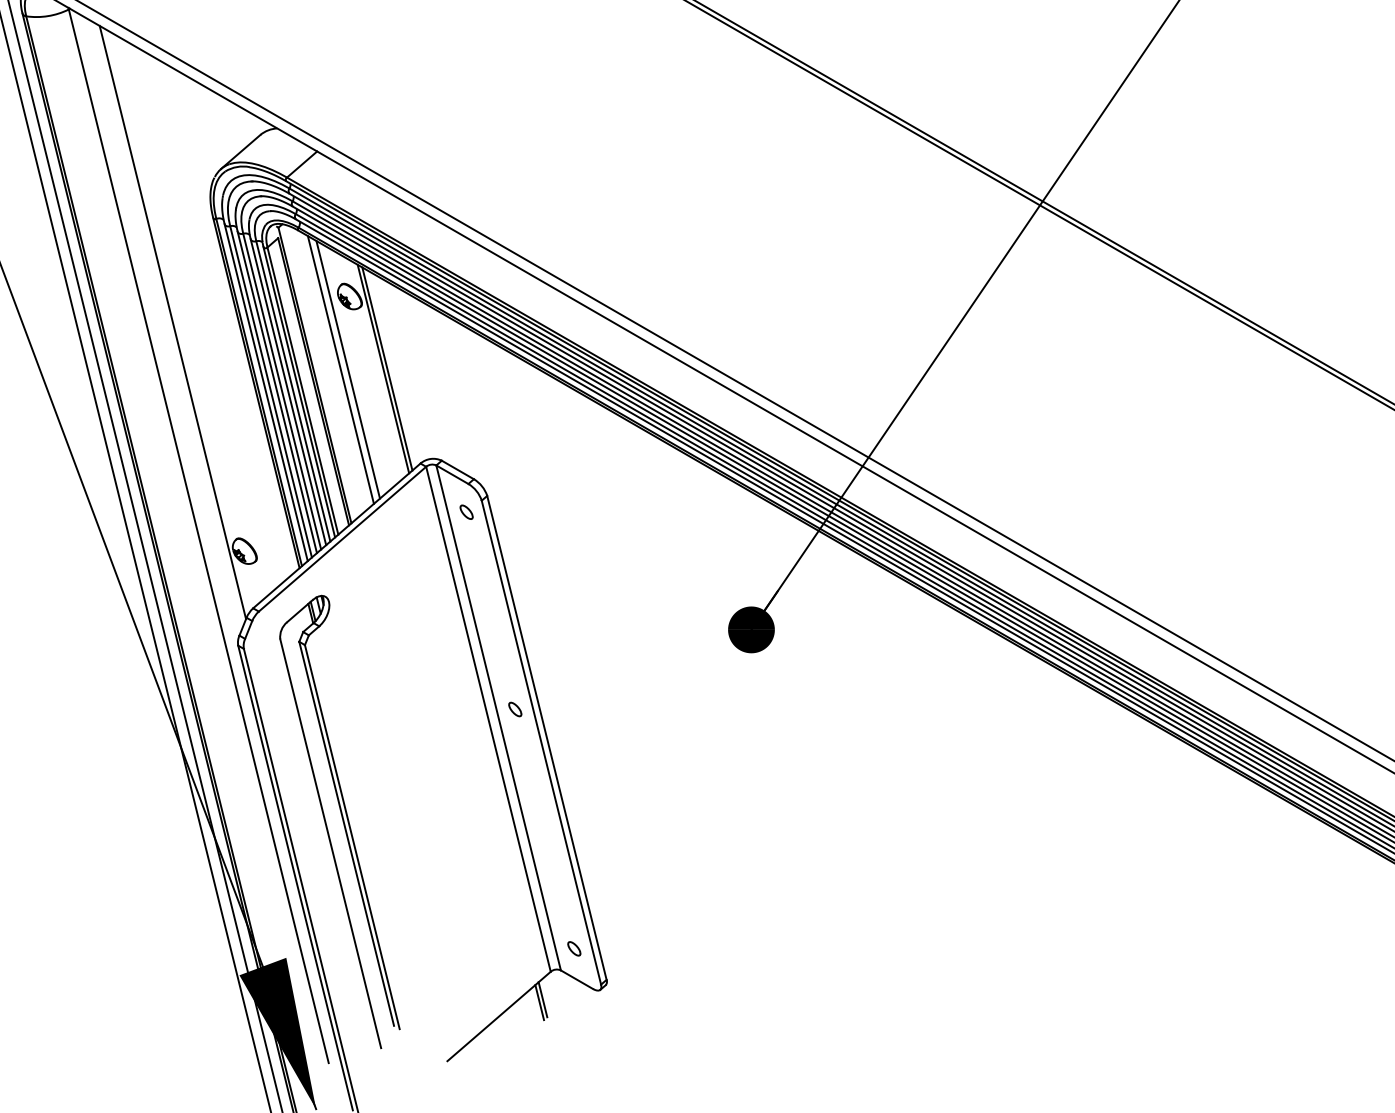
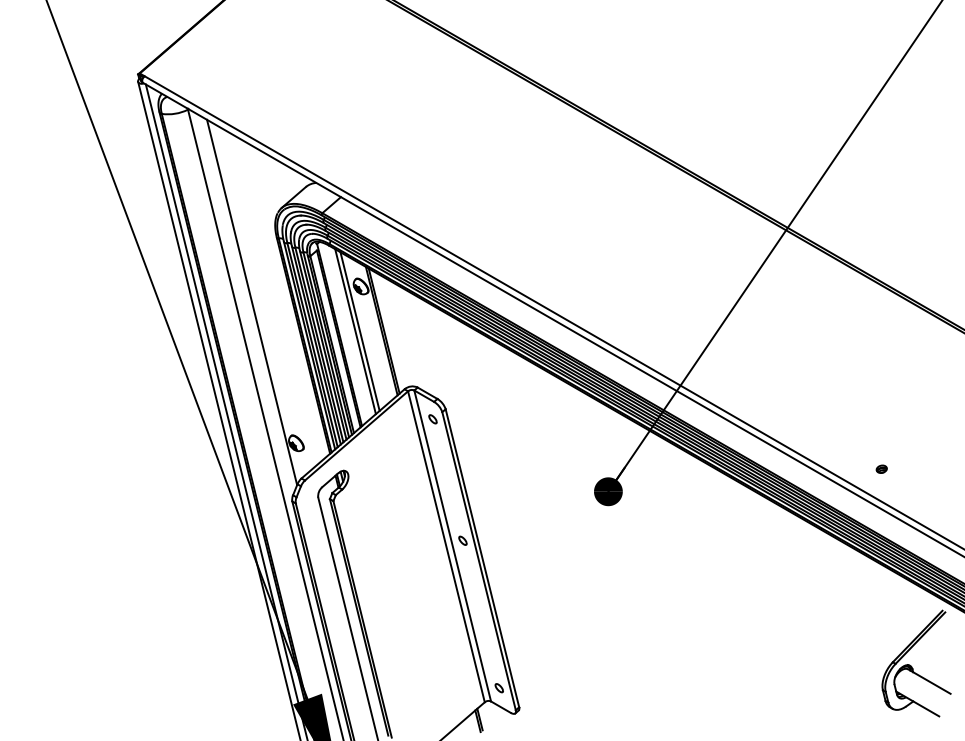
part: (1194, 592) -> (881, 468), added
part: (1251, 908) -> (916, 663), added

